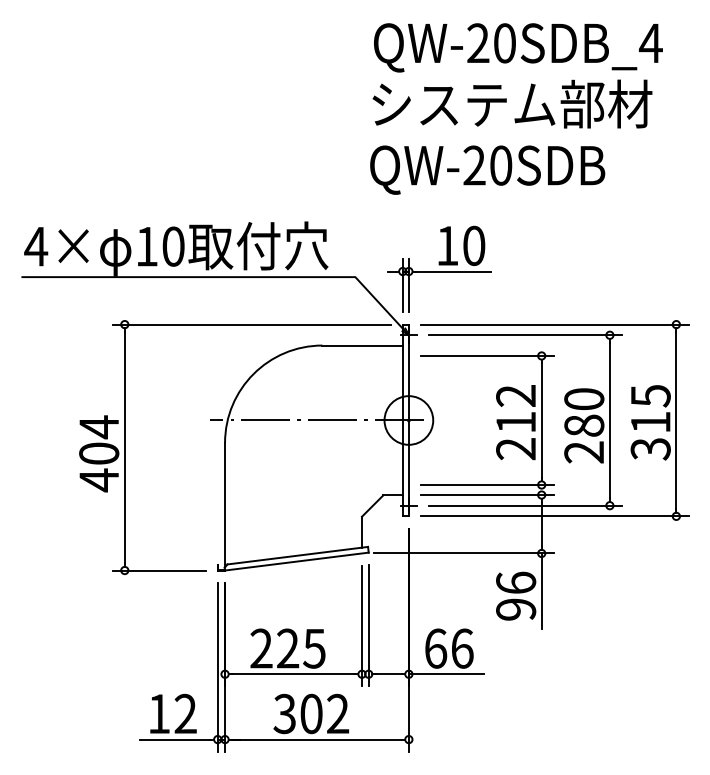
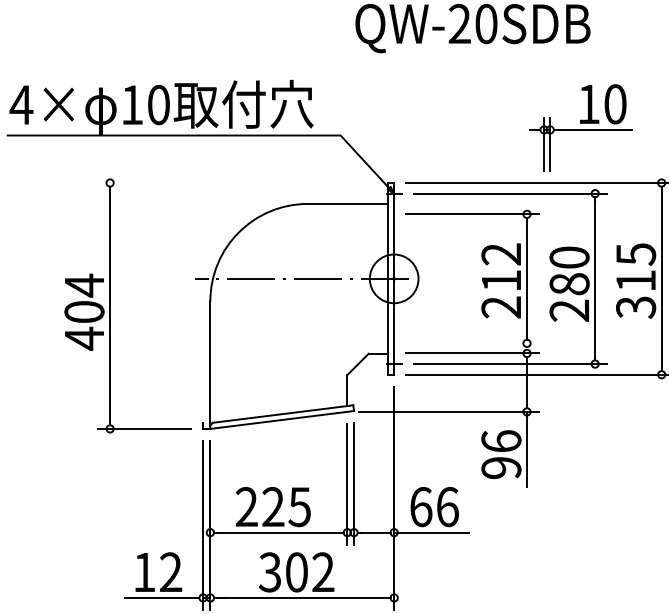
part: (439, 268) -> (580, 126), moved
line: (251, 324) -> (236, 182), removed
line: (487, 485) -> (472, 343), removed

